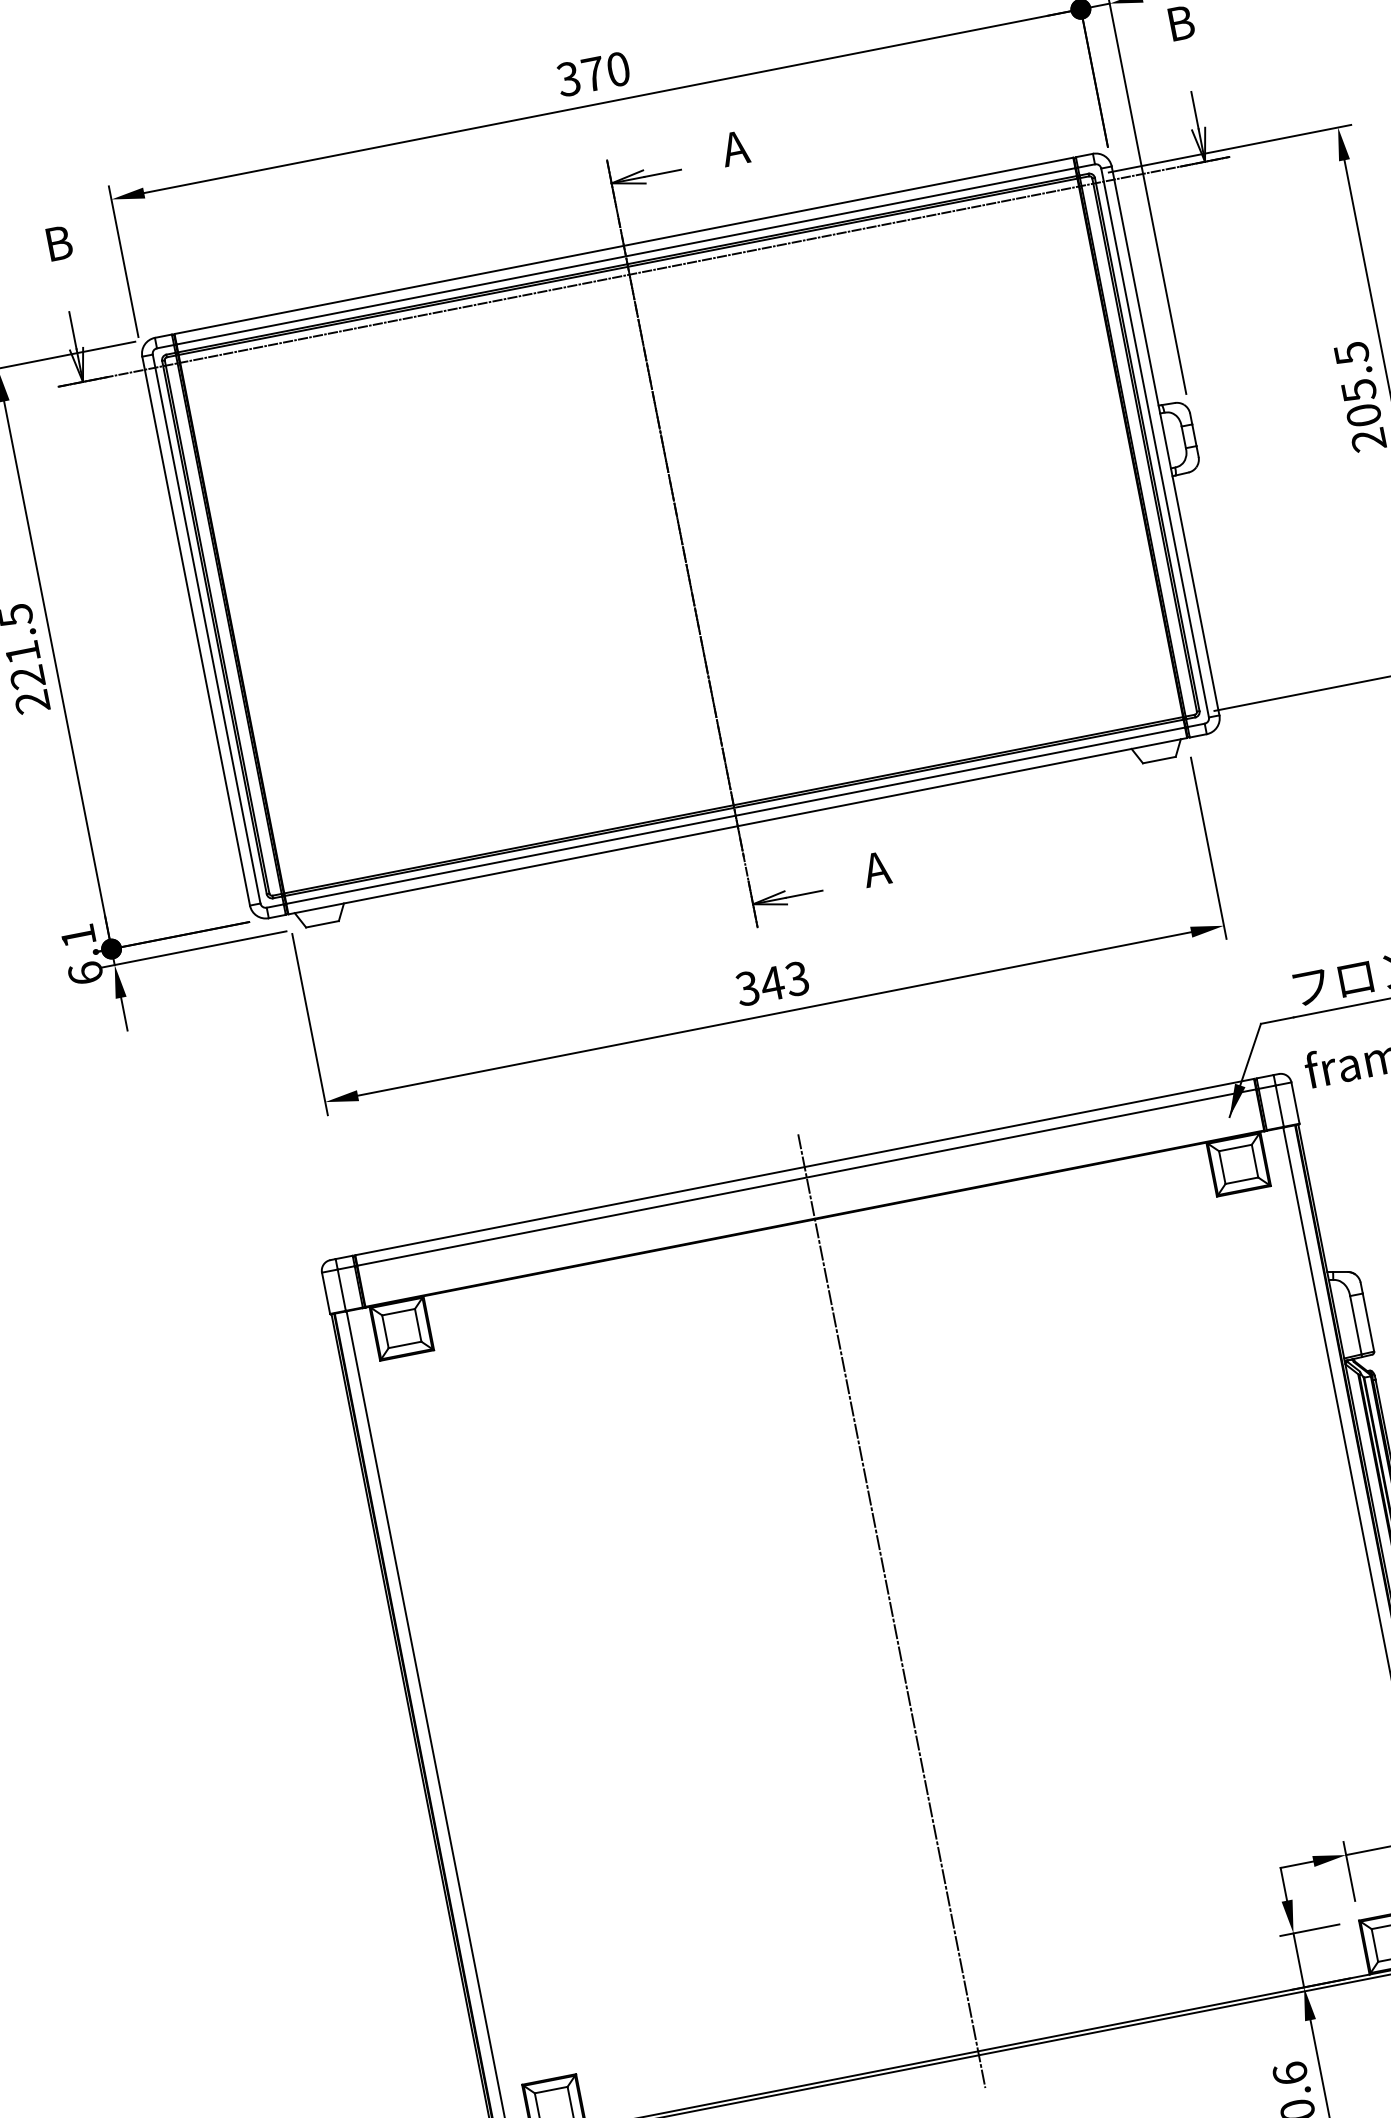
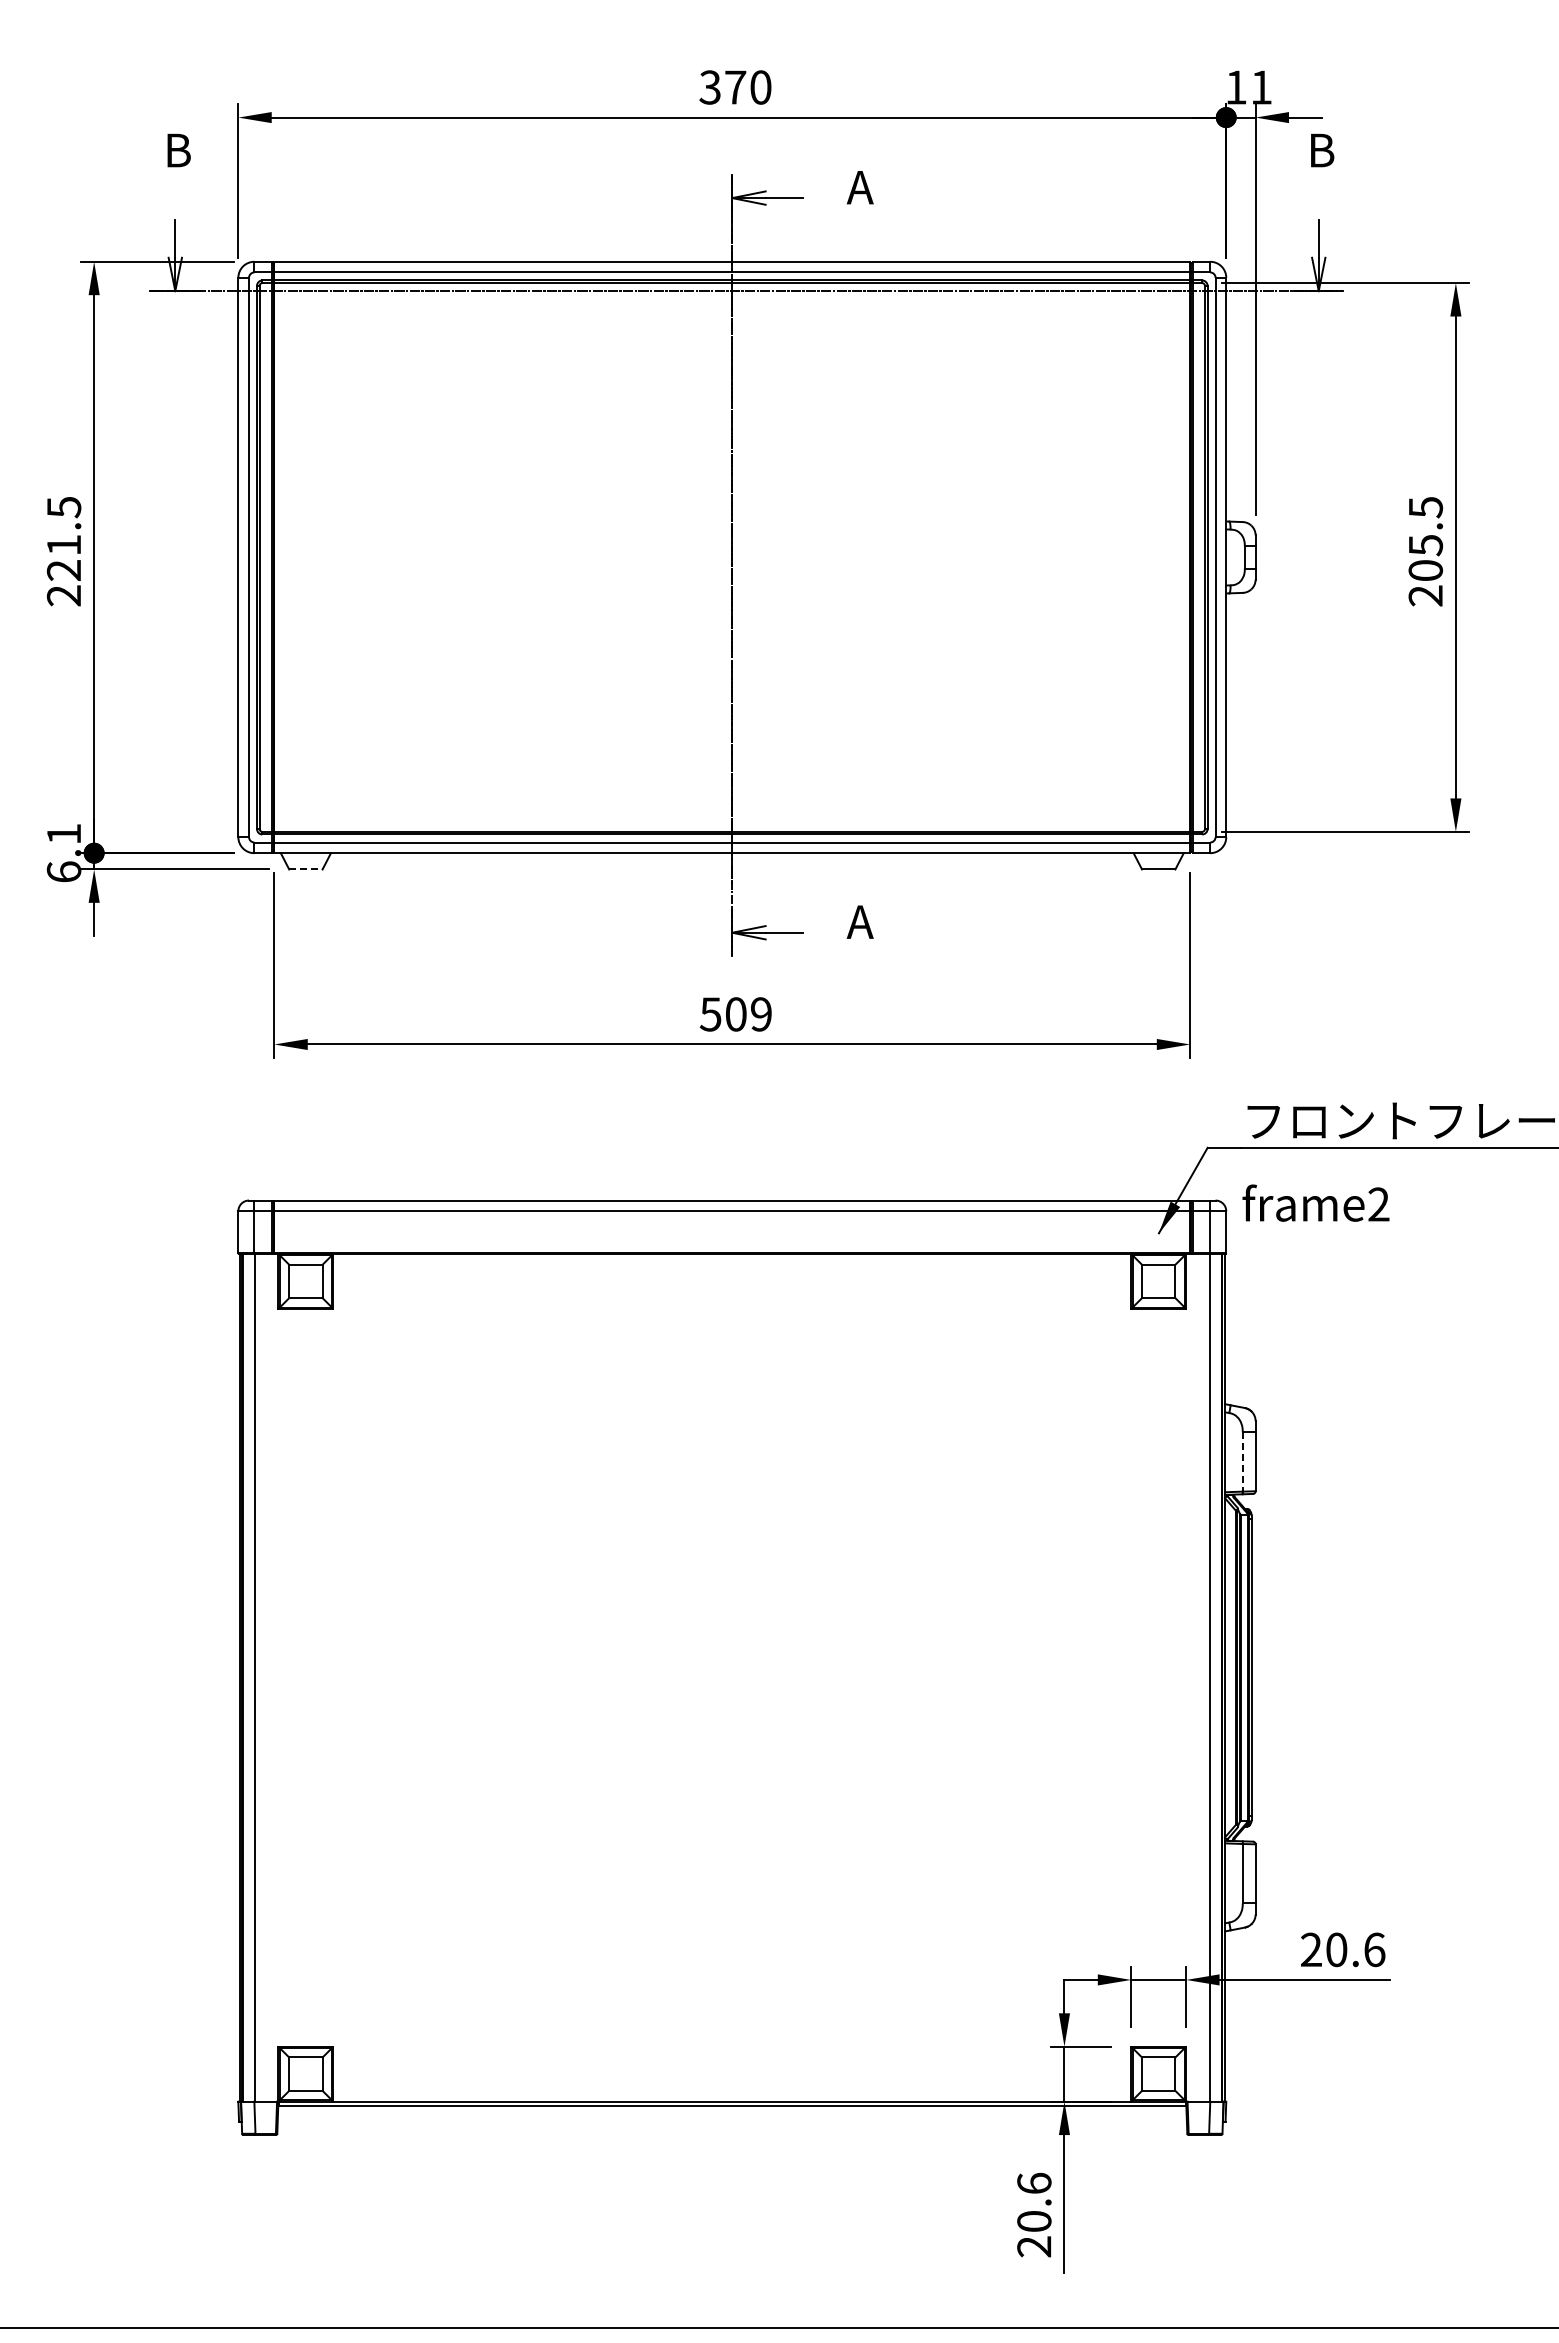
line: (322, 924) -> (305, 869), solid -> dashed
text: (772, 983) -> (736, 1014), 343 -> 509
line: (1355, 1324) -> (1242, 1461), solid -> dashed
line: (892, 1611) -> (732, 1653), removed

